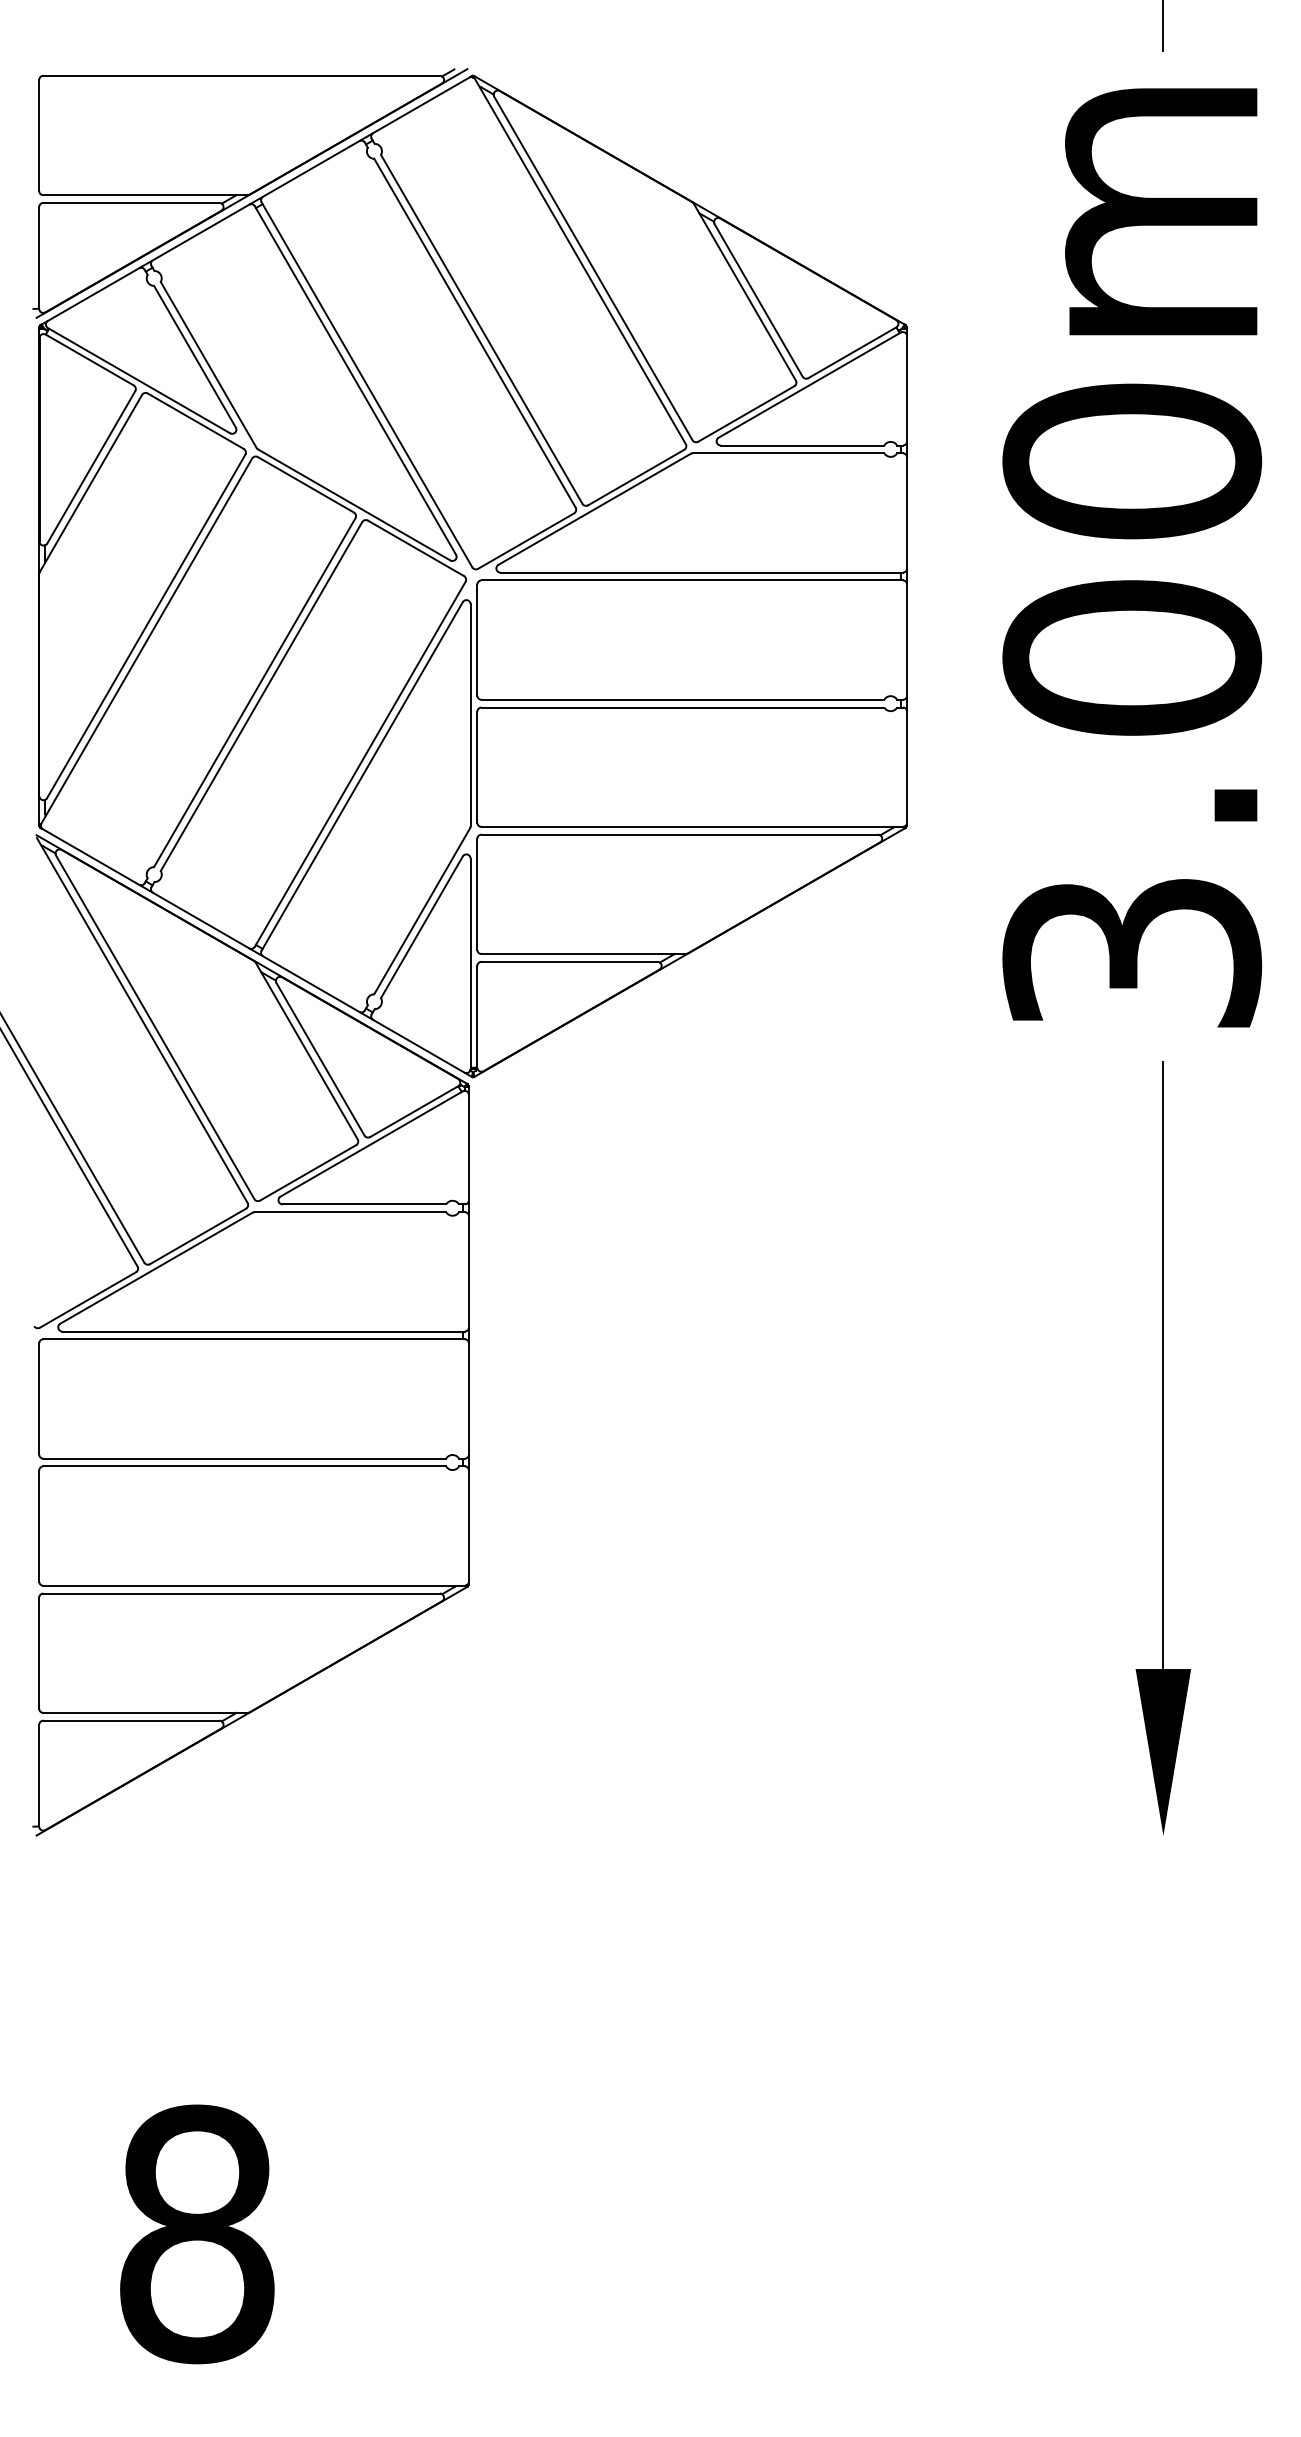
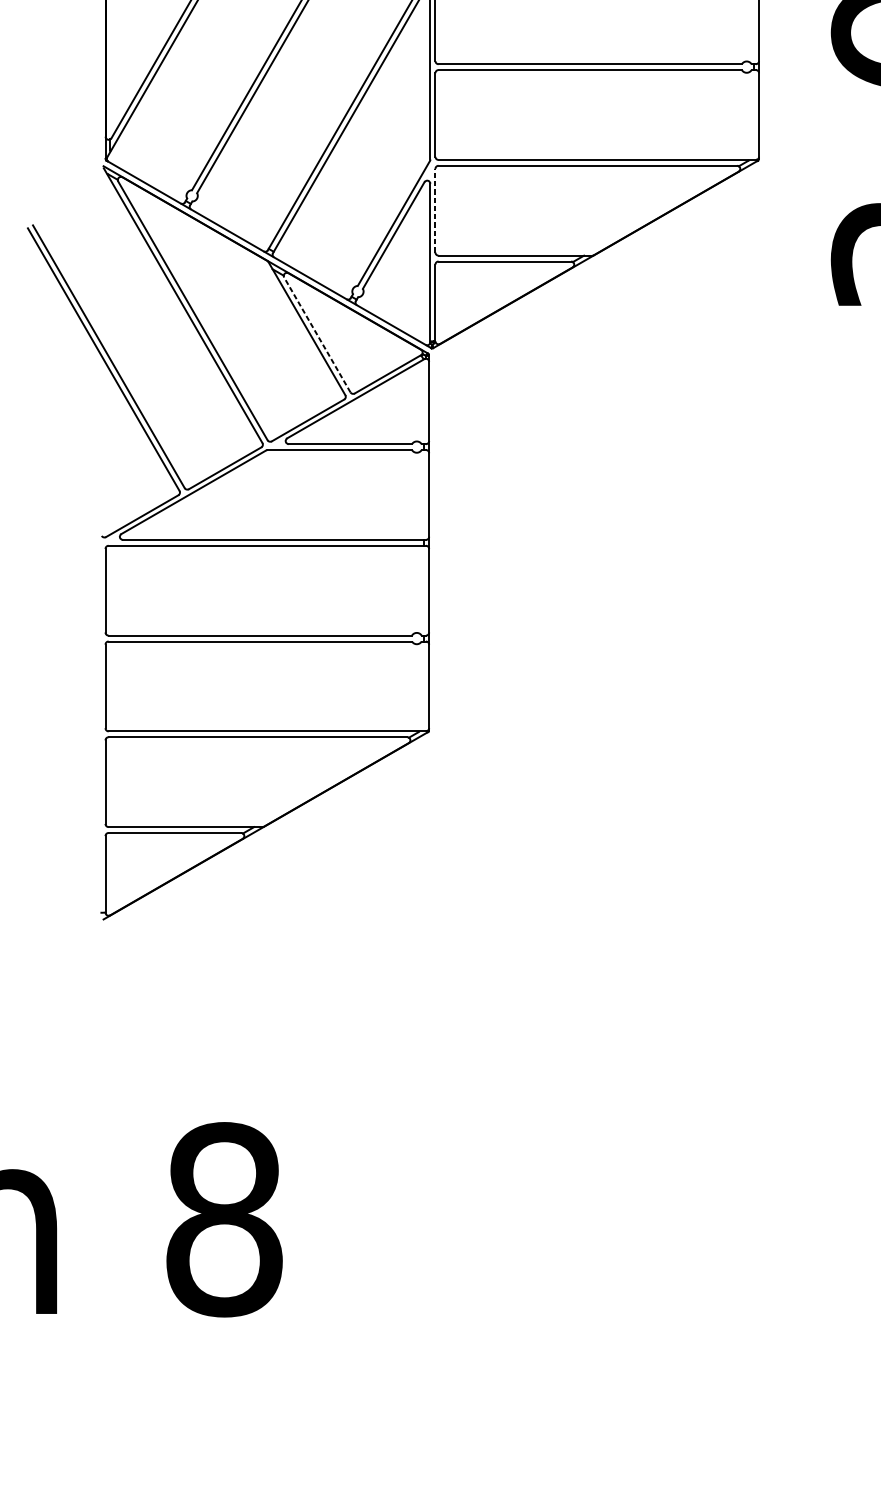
line: (477, 893) -> (435, 210), solid -> dashed
line: (320, 1058) -> (317, 334), solid -> dashed

